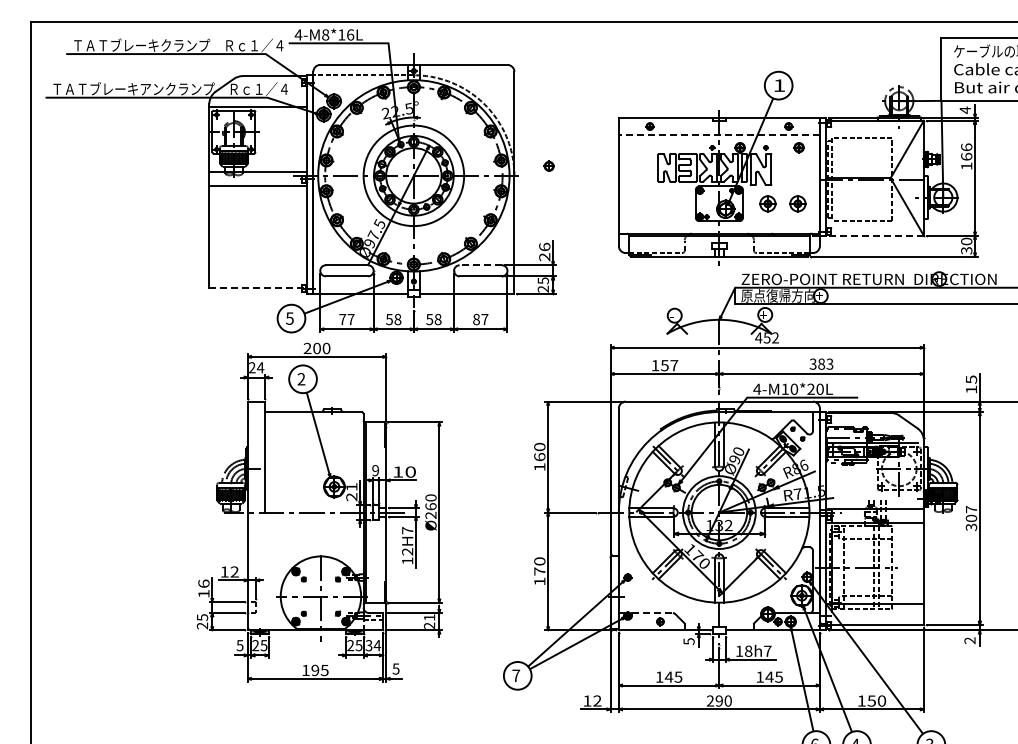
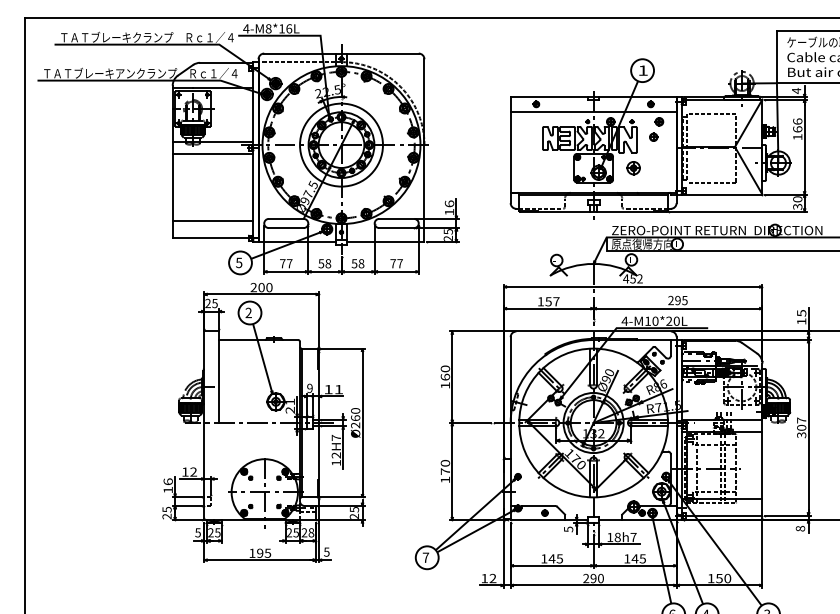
line: (719, 135) -> (593, 111), dashed -> solid
part: (548, 165) -> (653, 136), moved
part: (797, 203) -> (658, 167), removed
line: (875, 235) -> (722, 194), dashed -> solid
text: (544, 257) -> (449, 212), 26 -> 16
line: (480, 265) -> (396, 219), dashed -> solid
line: (258, 267) -> (213, 220), added
line: (258, 288) -> (213, 238), dashed -> solid
text: (476, 319) -> (393, 263), 87 -> 77
text: (821, 363) -> (677, 299), 383 -> 295
text: (260, 367) -> (214, 303), 24 -> 25
text: (410, 471) -> (338, 389), 10 -> 11
line: (652, 613) -> (538, 506), dashed -> solid
text: (429, 617) -> (354, 509), 21 -> 25
text: (969, 640) -> (800, 528), 2 -> 8
text: (373, 645) -> (308, 532), 34 -> 28

